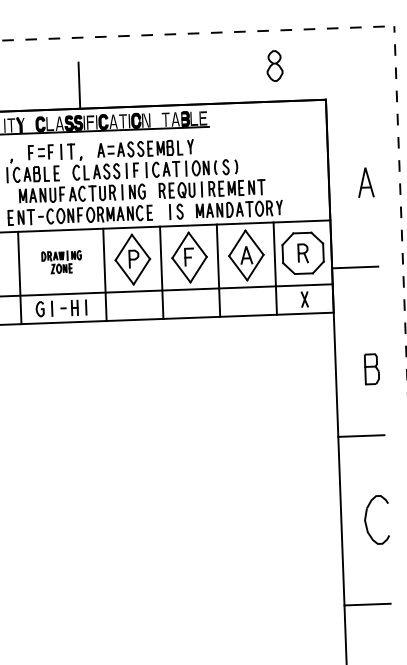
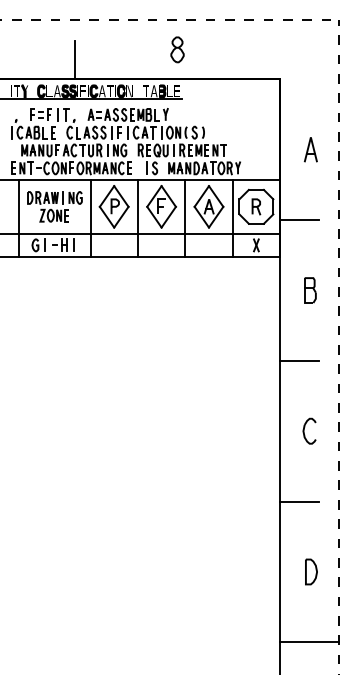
part: (274, 65) -> (177, 49), moved
part: (61, 261) -> (54, 206), size x1.67
part: (372, 369) -> (310, 290), moved
part: (376, 518) -> (309, 430), size x0.62

